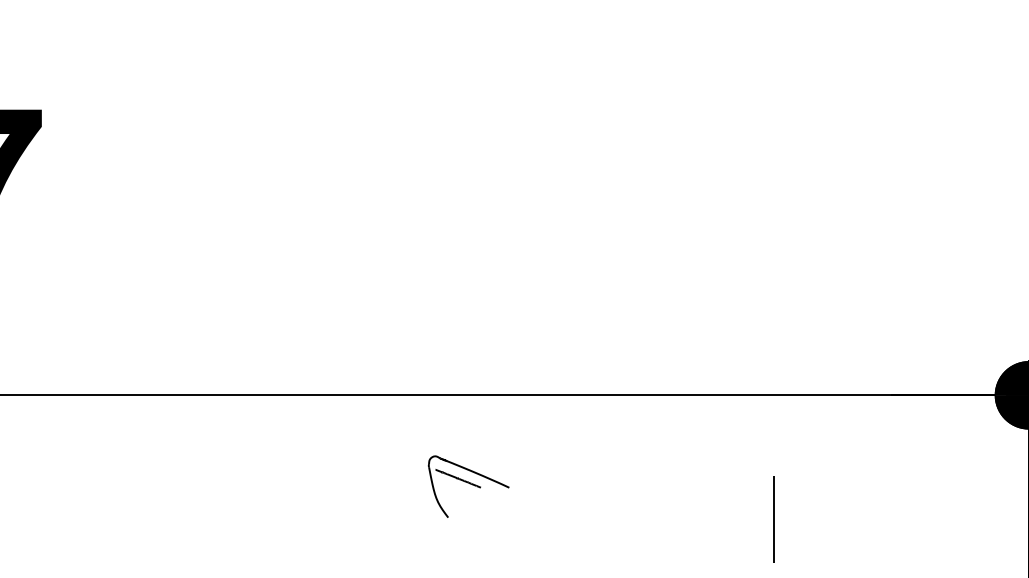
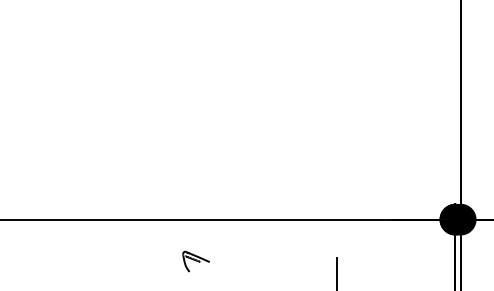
part: (466, 485) -> (195, 261), size x0.71

